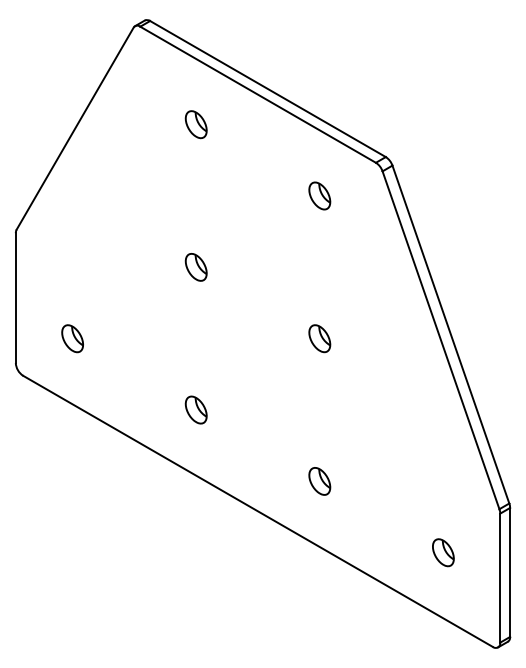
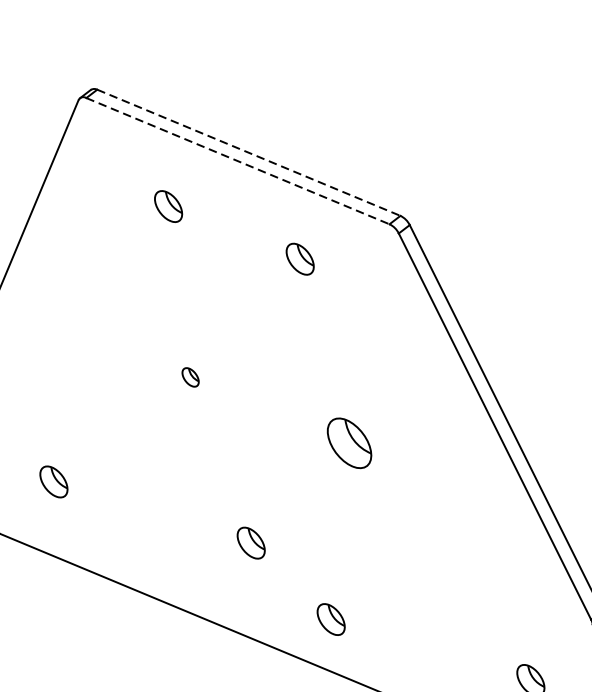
line: (268, 89) -> (249, 153), solid -> dashed
line: (258, 95) -> (238, 161), solid -> dashed
part: (319, 195) -> (299, 258), moved
part: (195, 267) -> (189, 377), size x0.6
part: (319, 338) -> (349, 443), size x1.6
part: (195, 409) -> (250, 542), moved
part: (319, 481) -> (330, 619), moved

